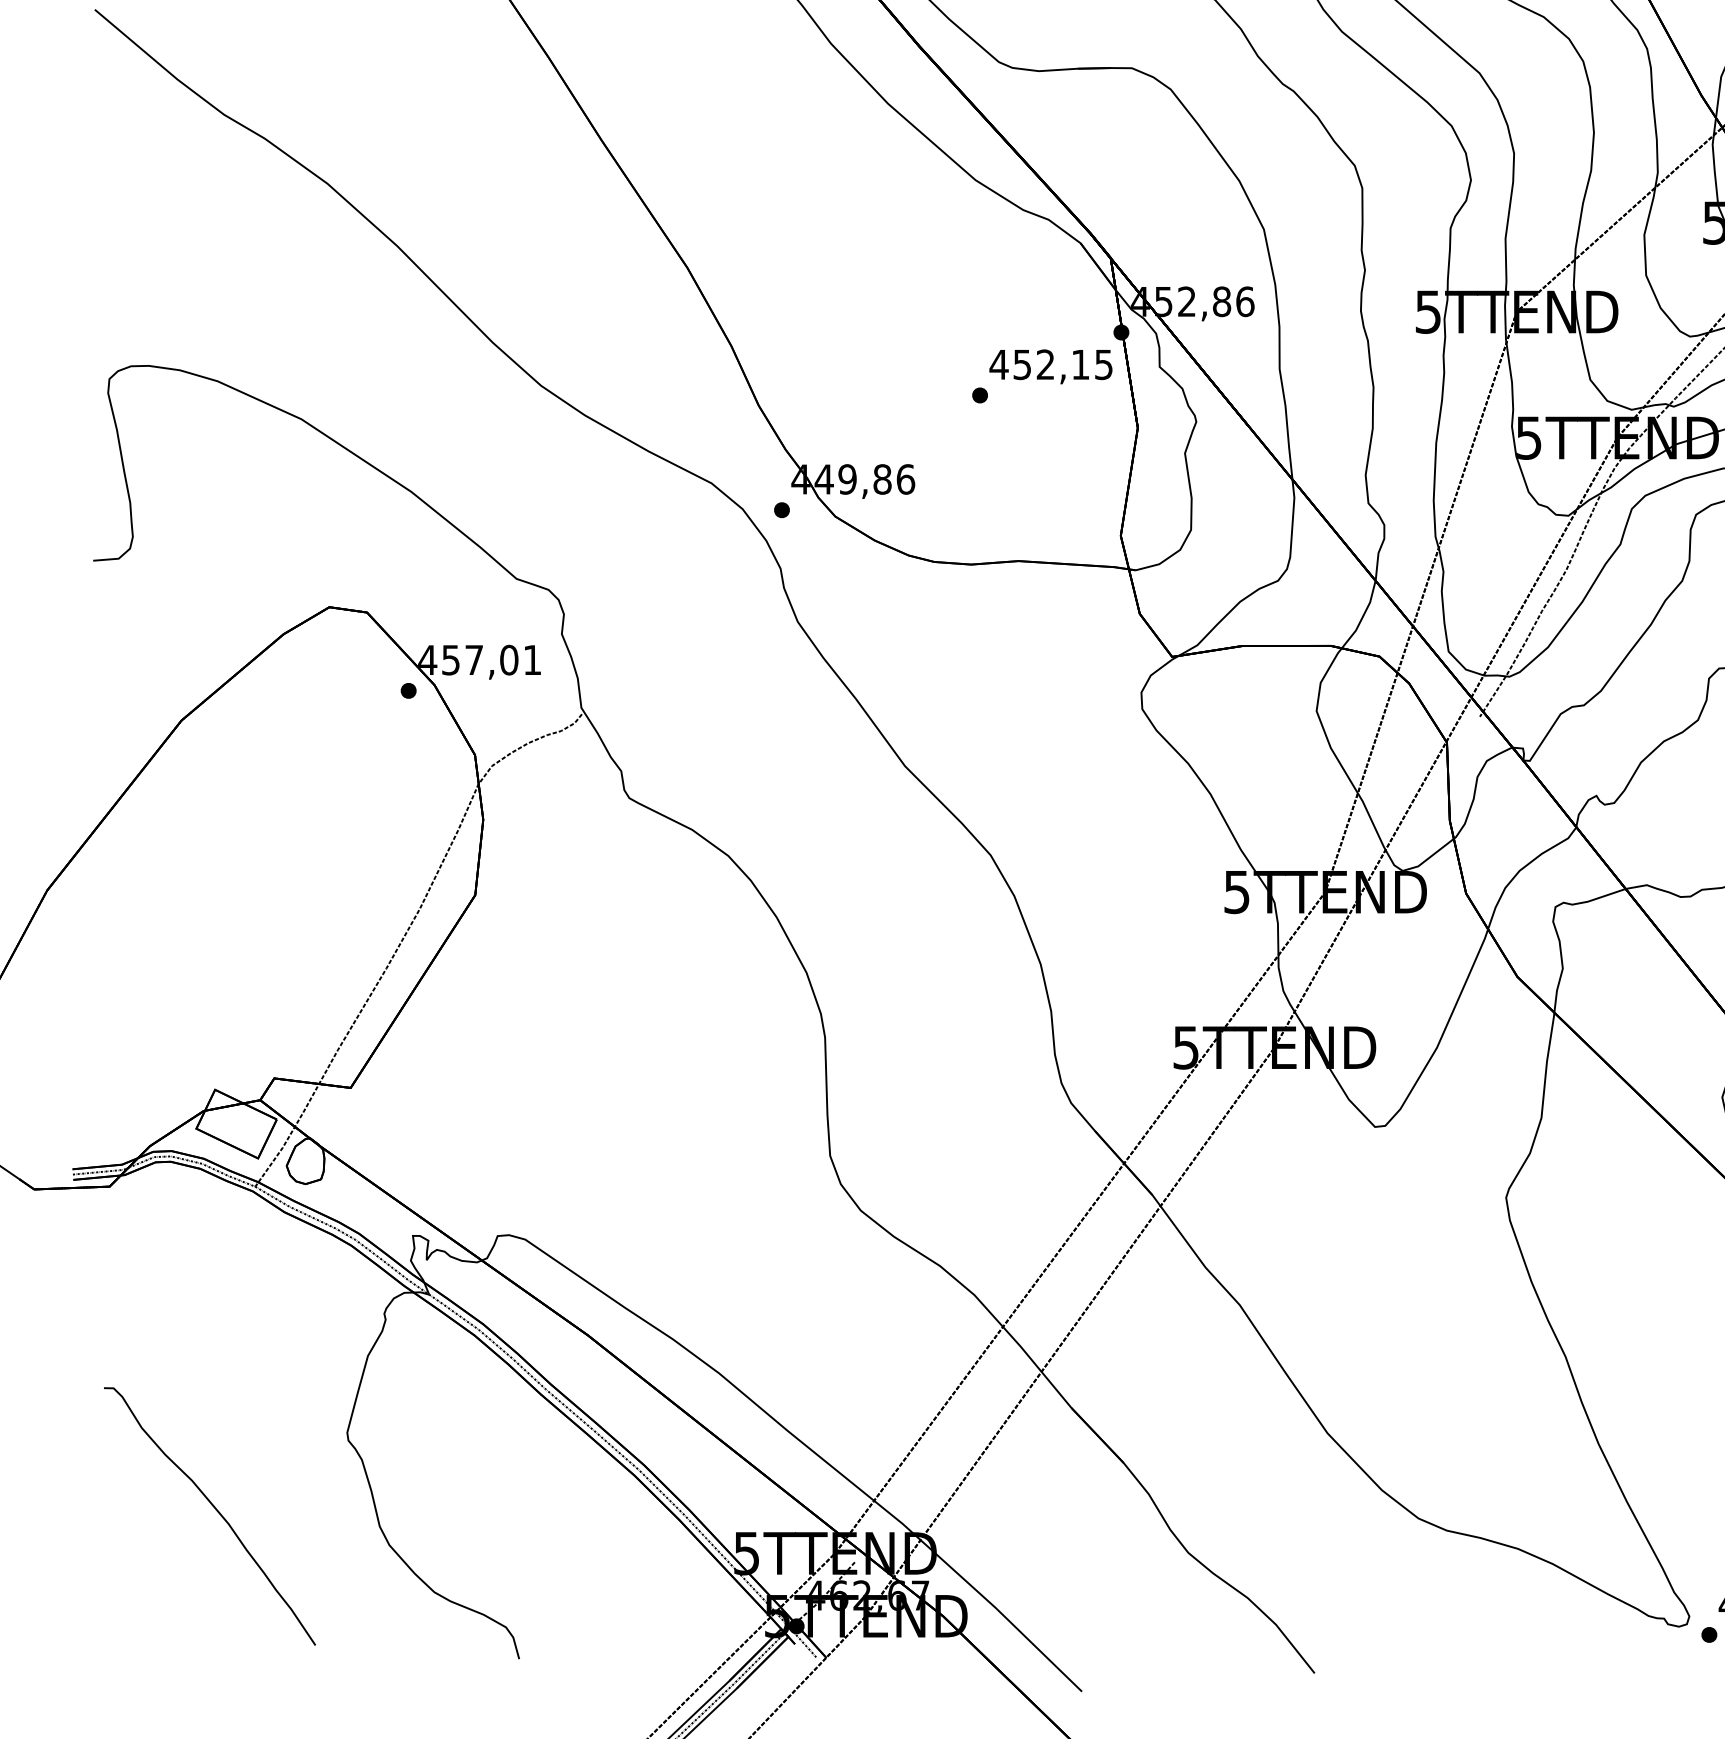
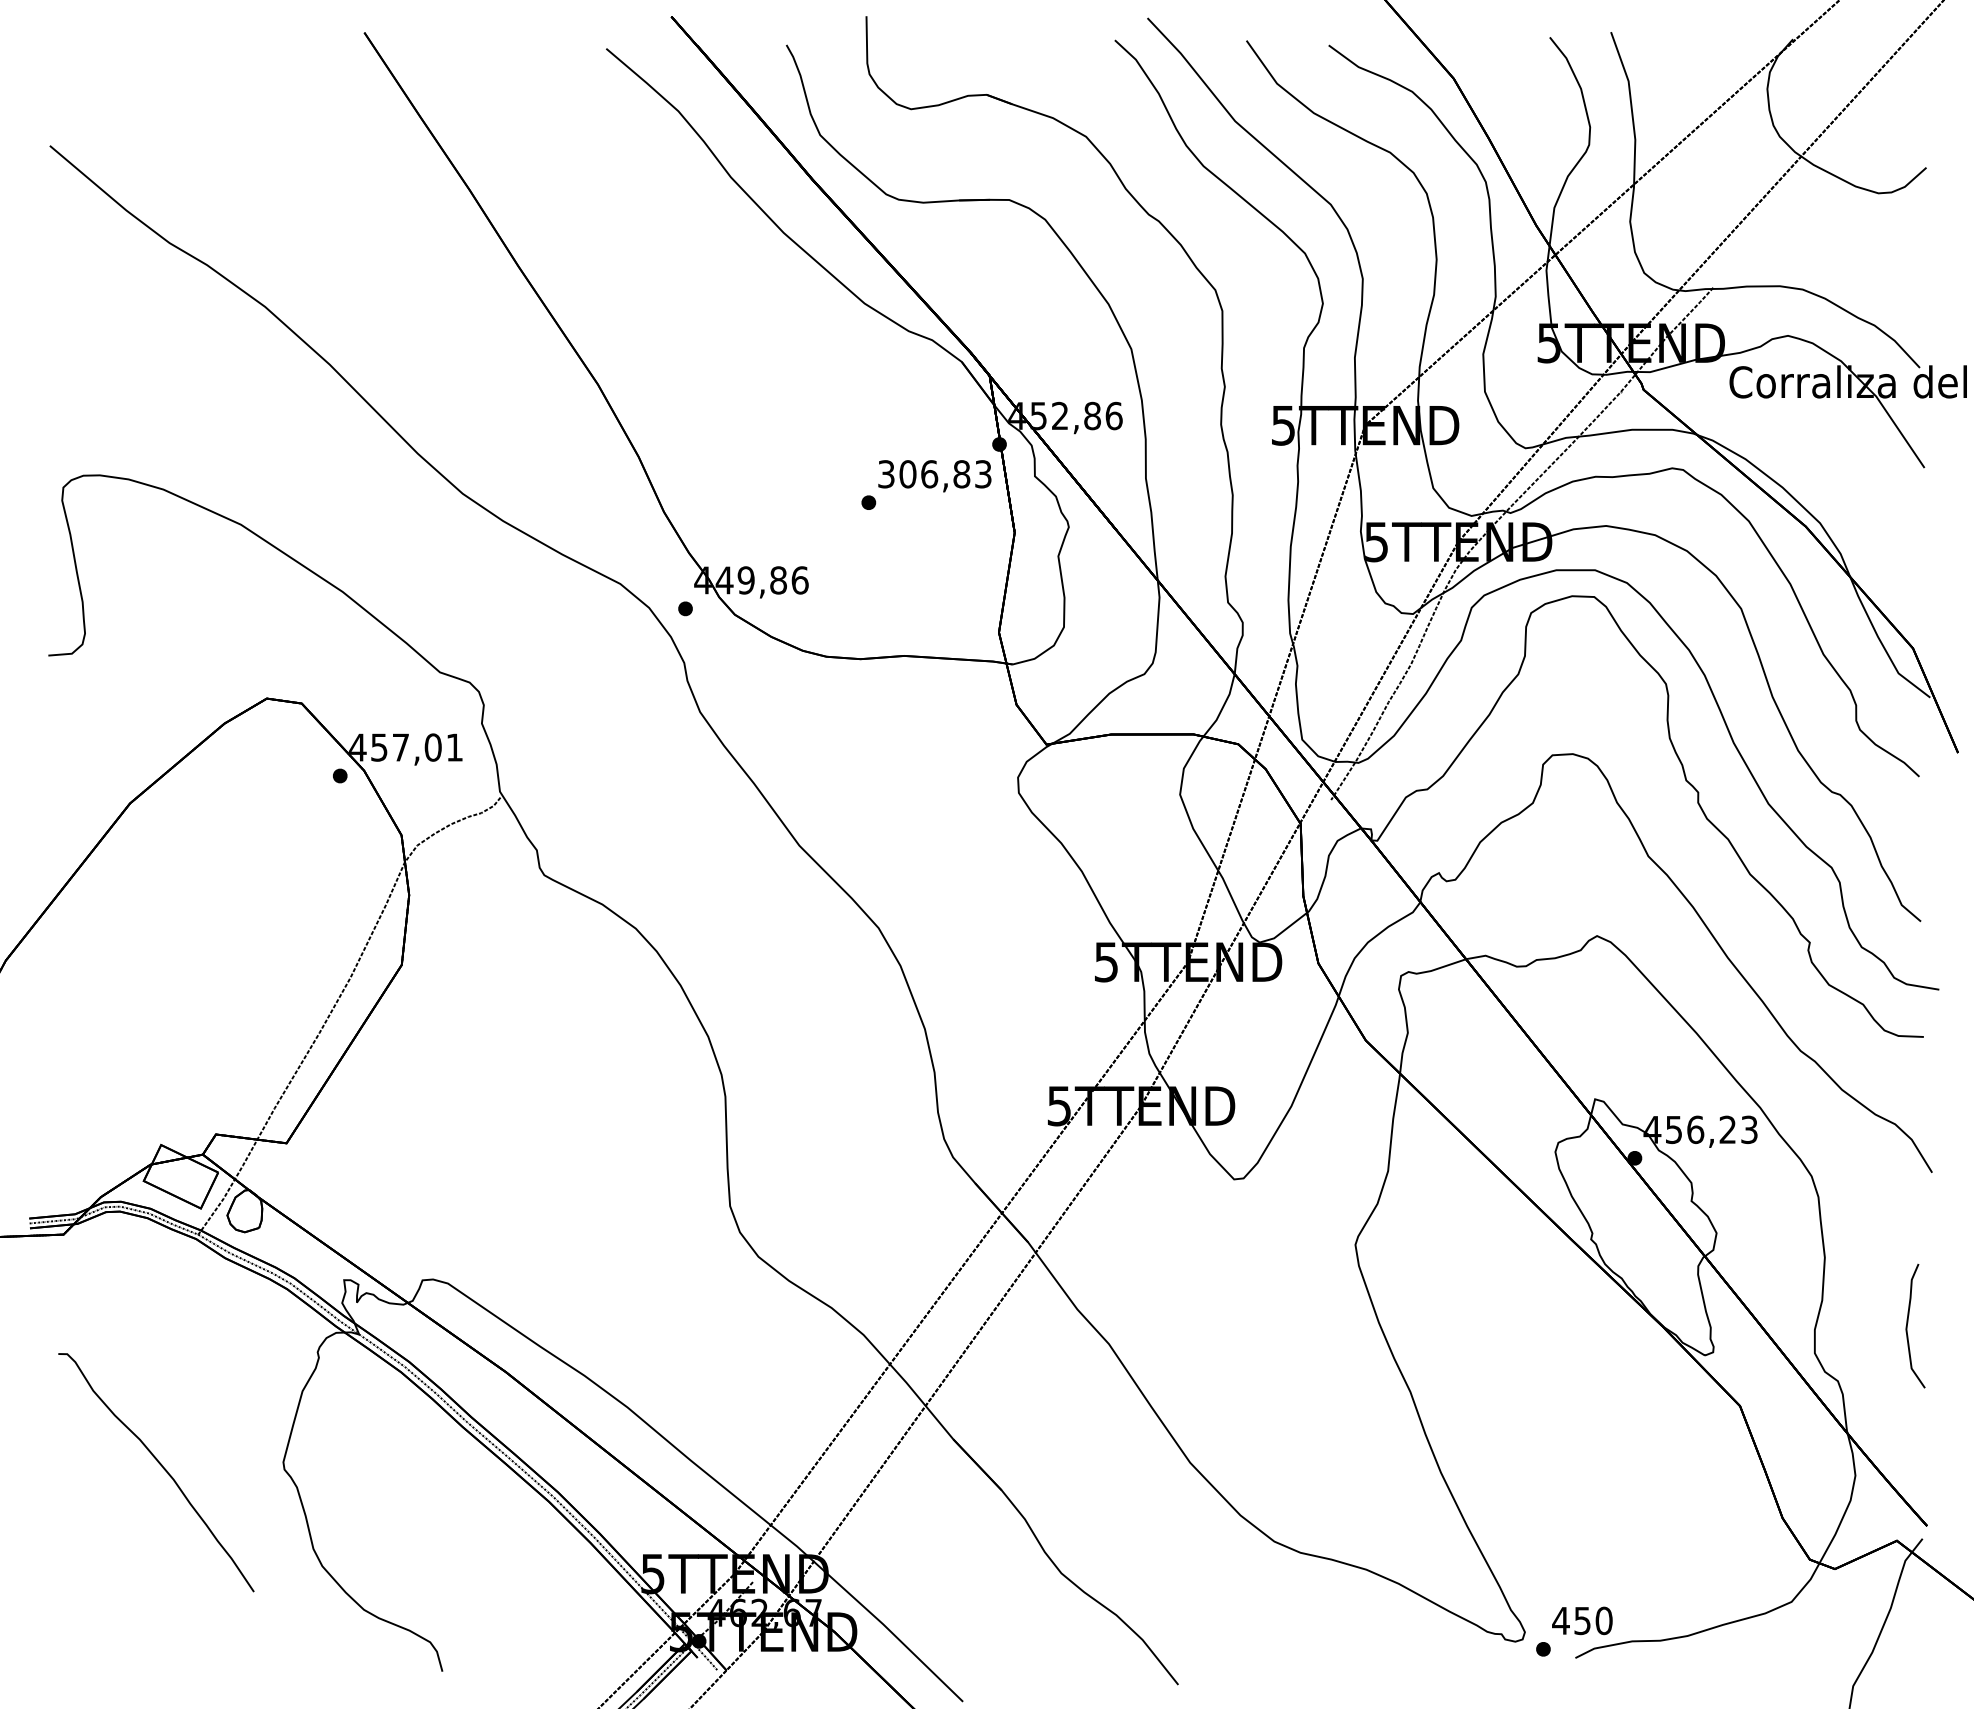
text: (1051, 364) -> (934, 474), 452,15 -> 306,83
curve: (216, 1511) -> (162, 1468), moved

